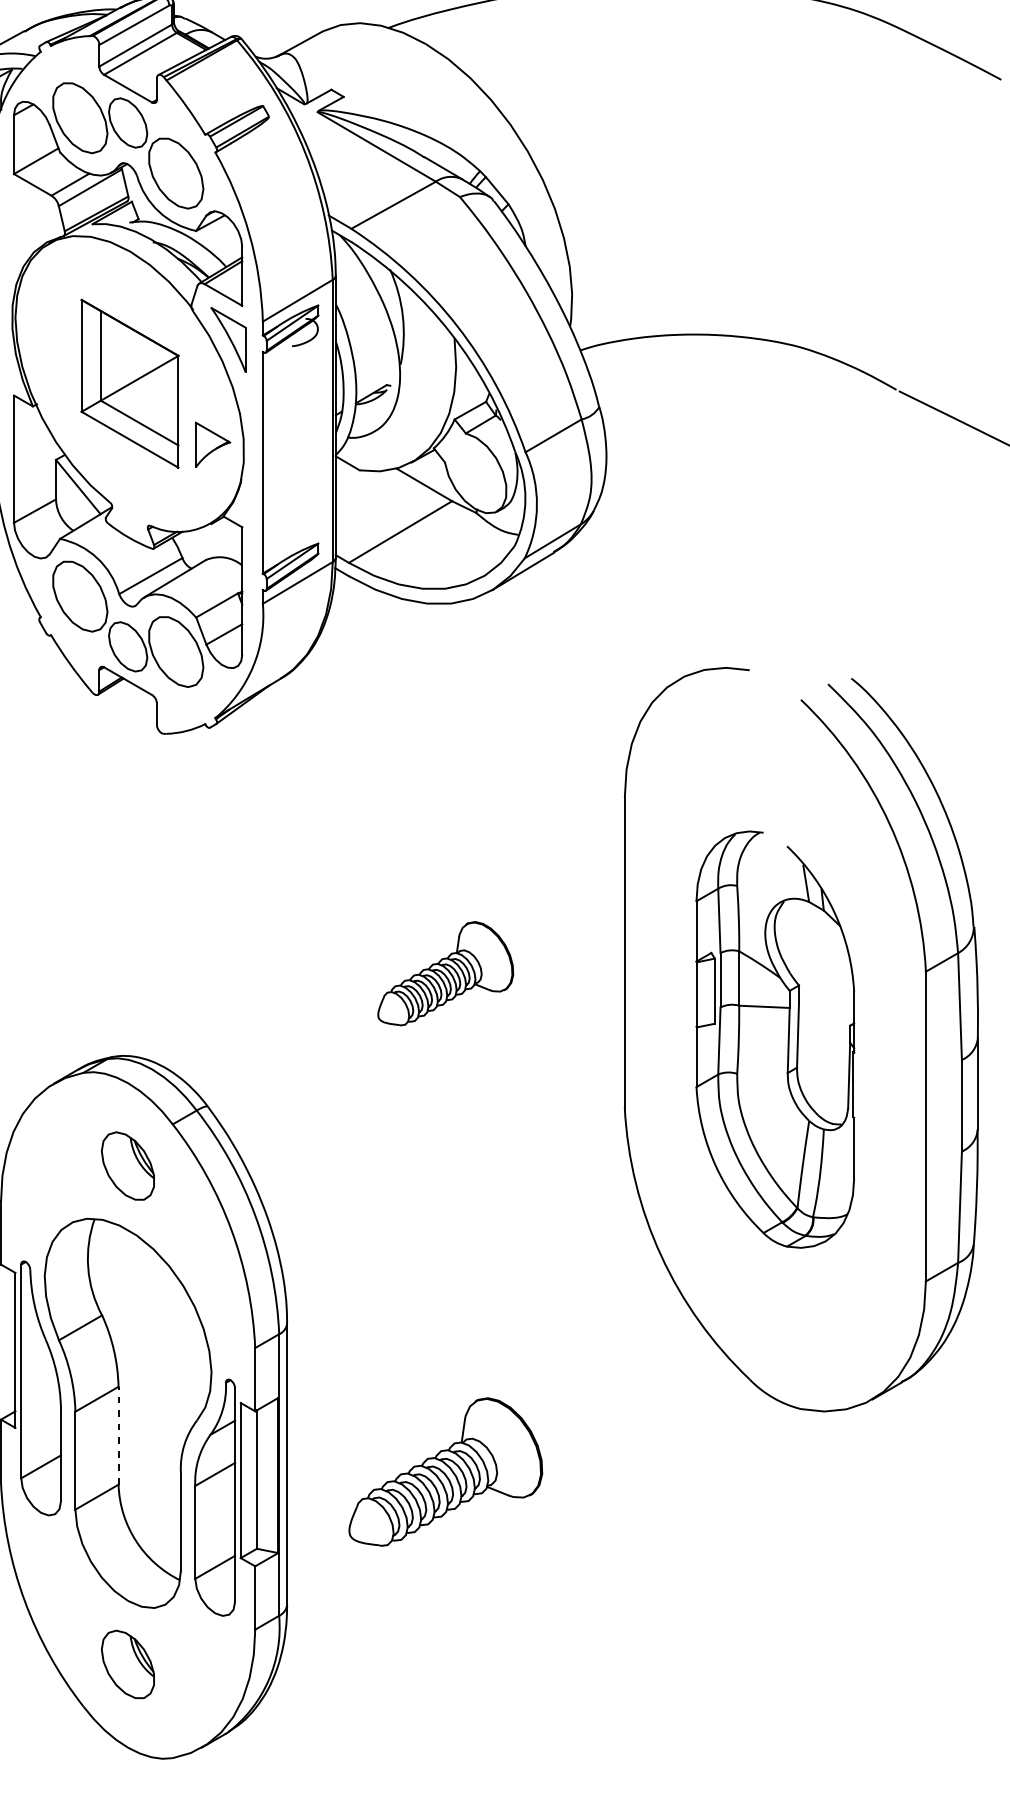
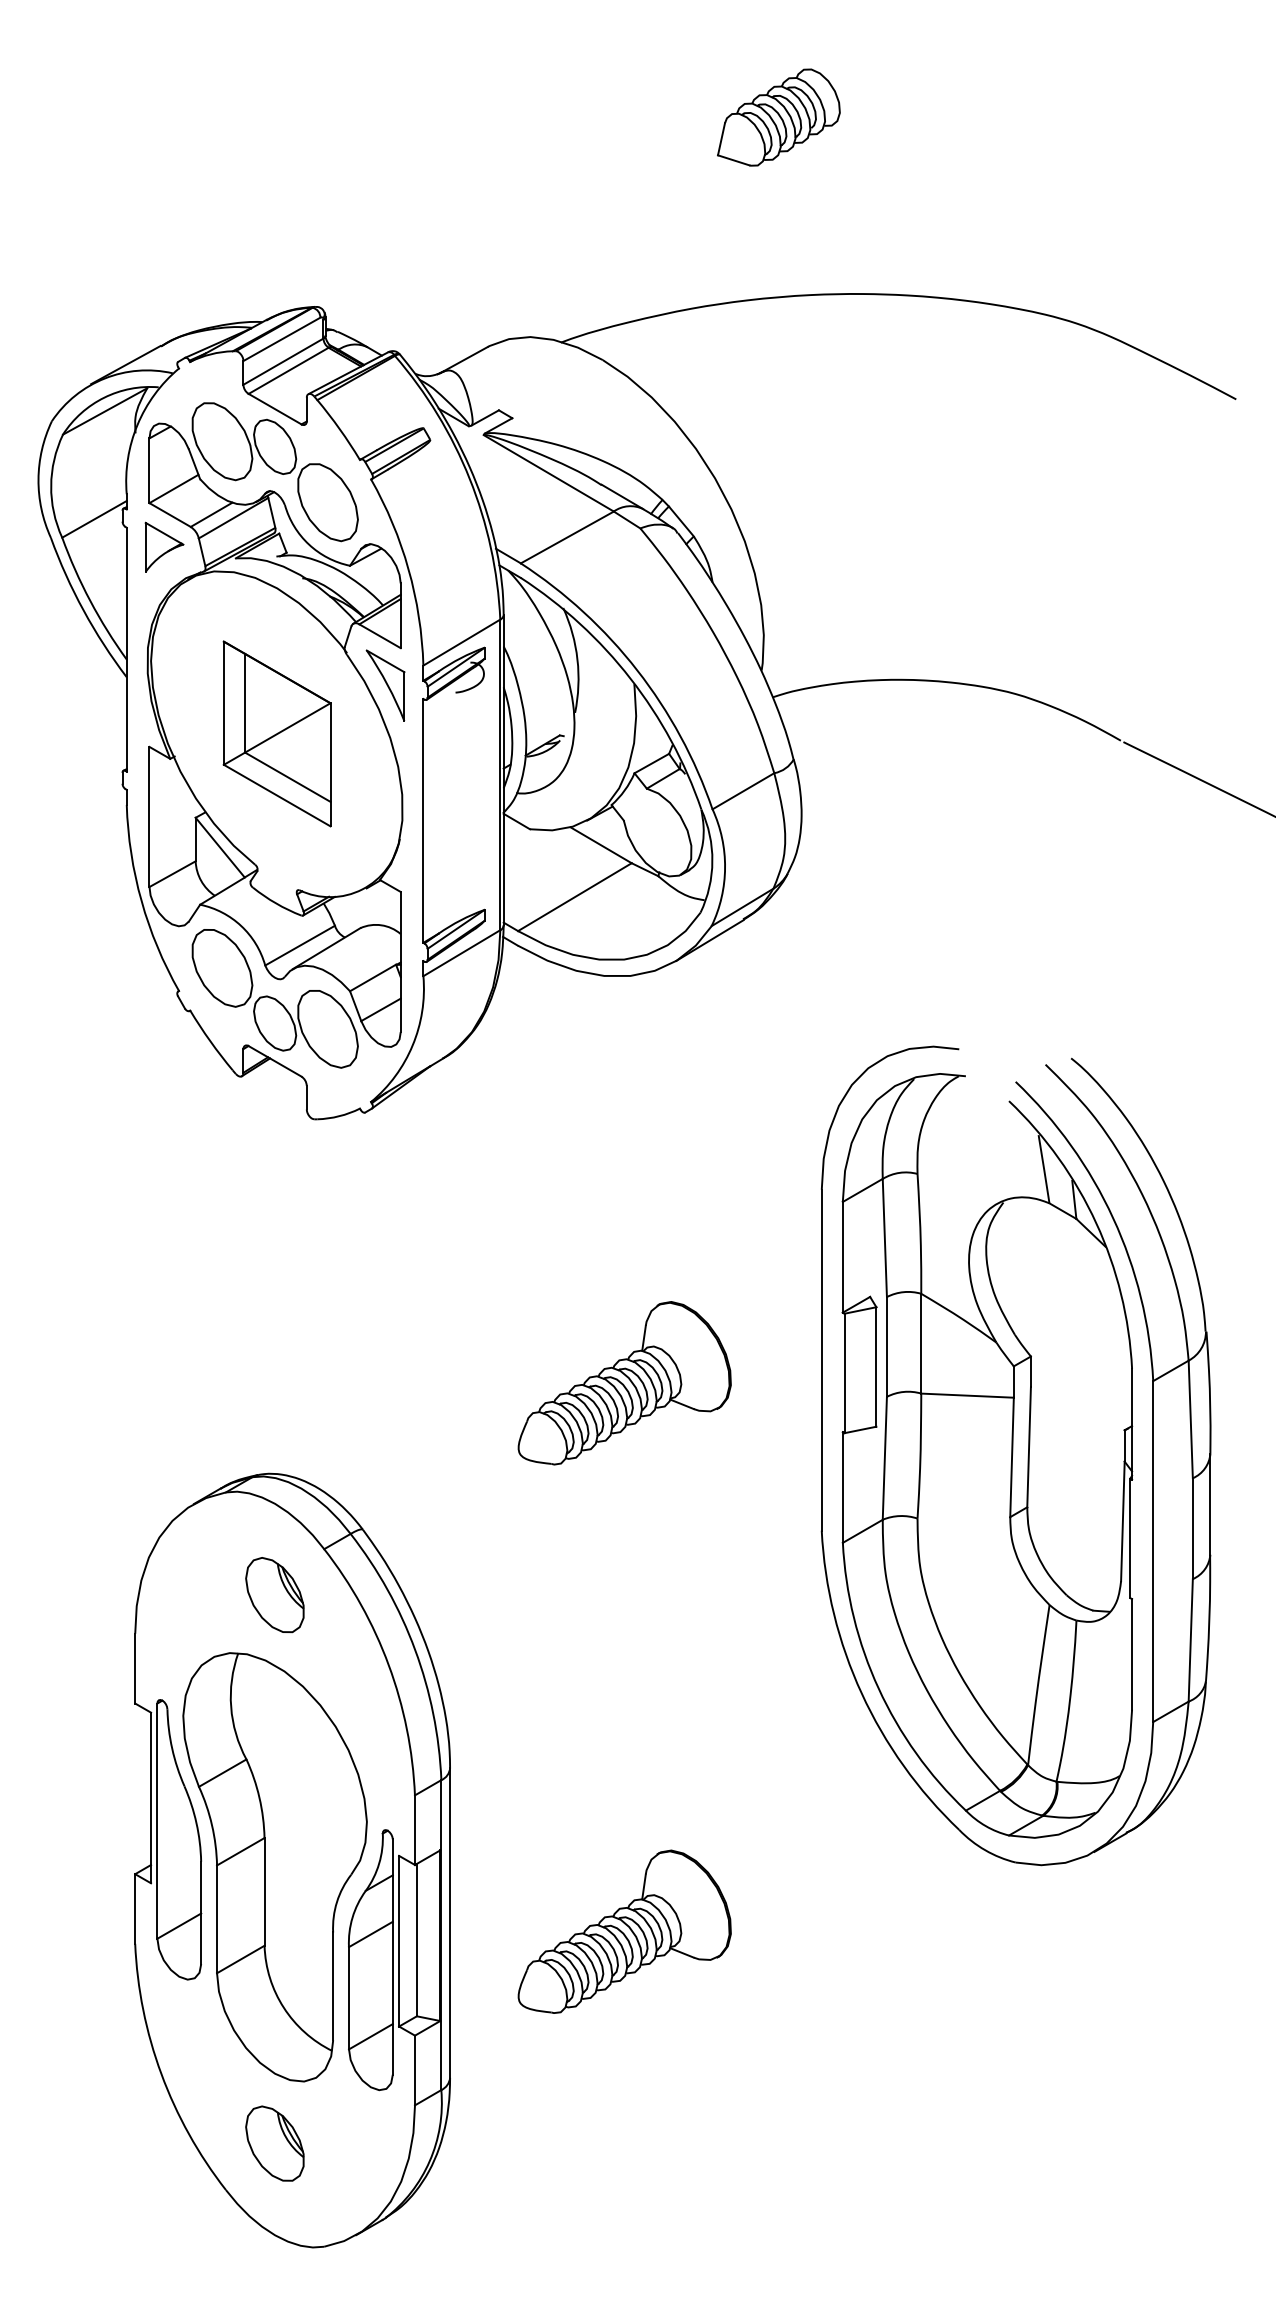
part: (212, 444) -> (164, 546), moved
part: (445, 973) -> (624, 1383), size x1.43
part: (775, 1039) -> (987, 1455), size x1.67
line: (118, 1435) -> (264, 1891), dashed -> solid

